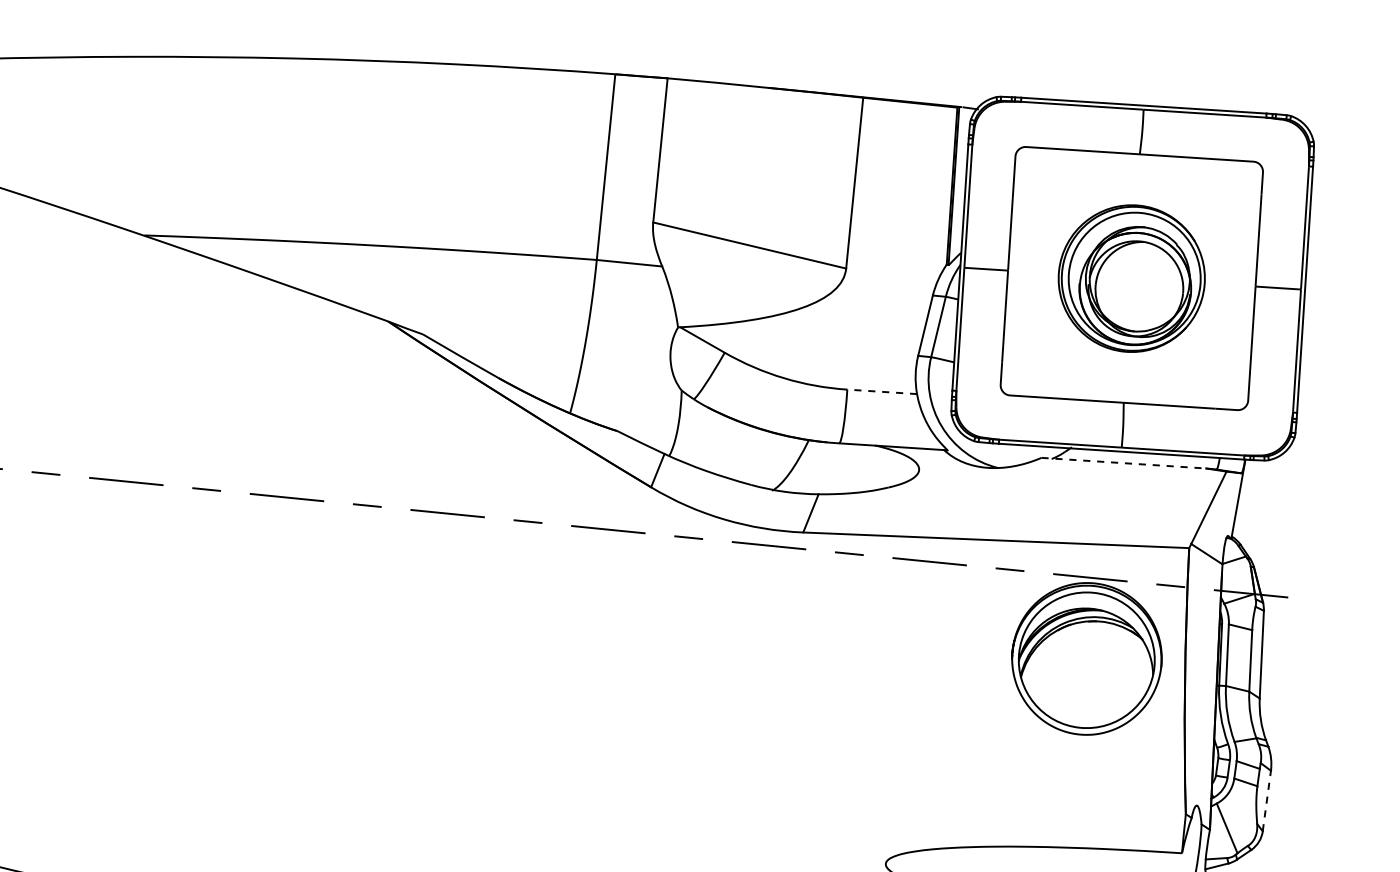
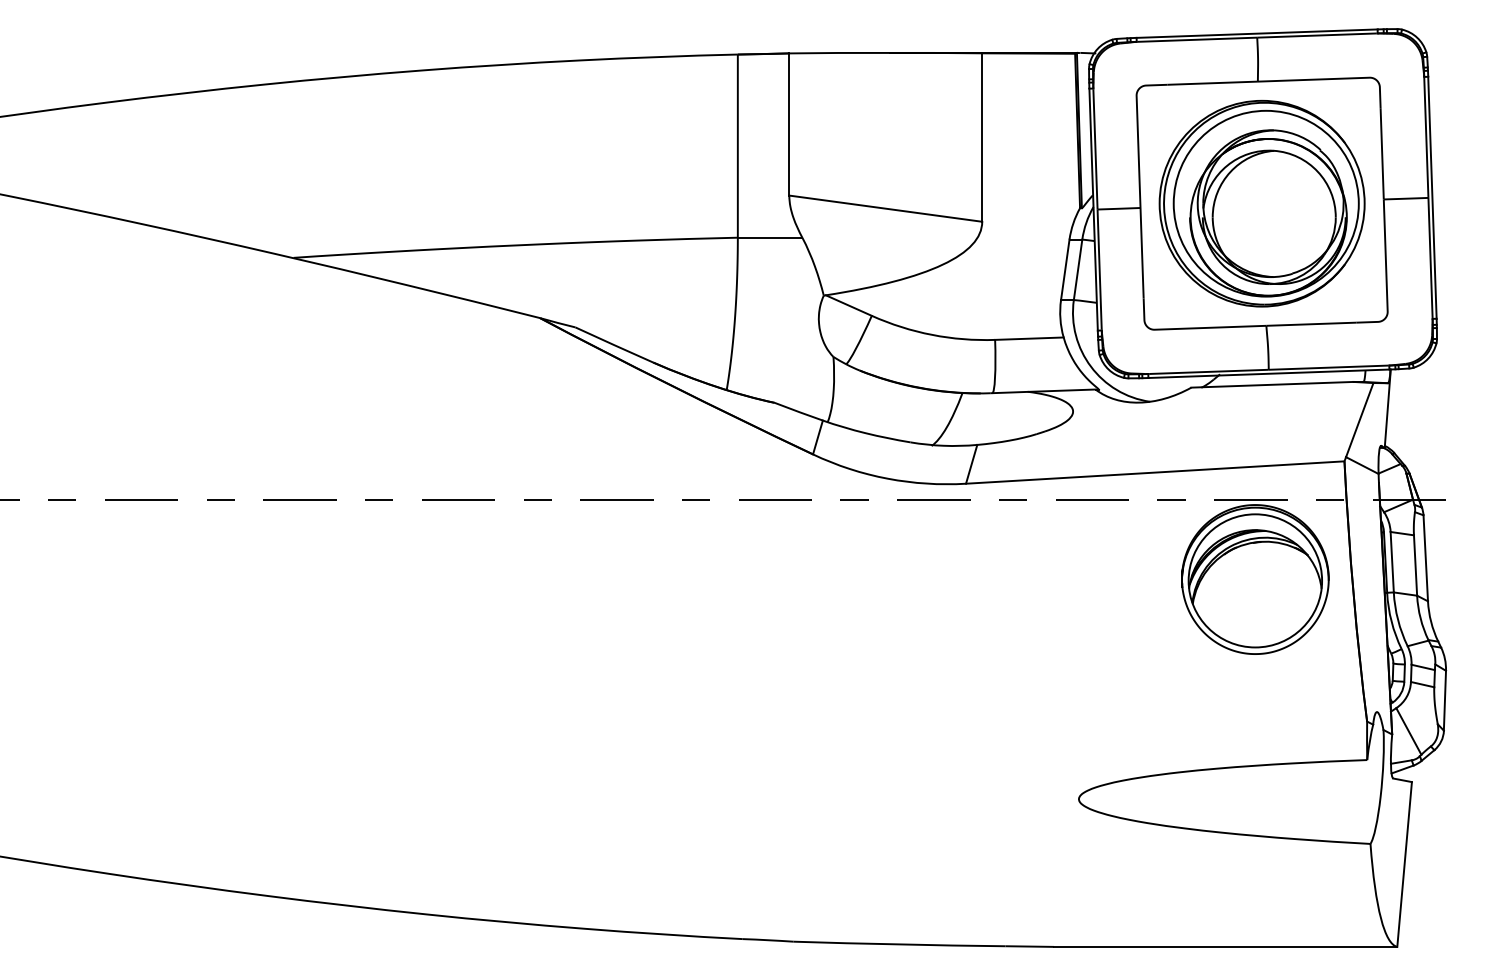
part: (1131, 278) -> (1261, 203), size x1.43
line: (881, 391) -> (1028, 338), dashed -> solid
line: (1124, 462) -> (1272, 384), dashed -> solid
line: (1266, 800) -> (1444, 700), dashed -> solid

